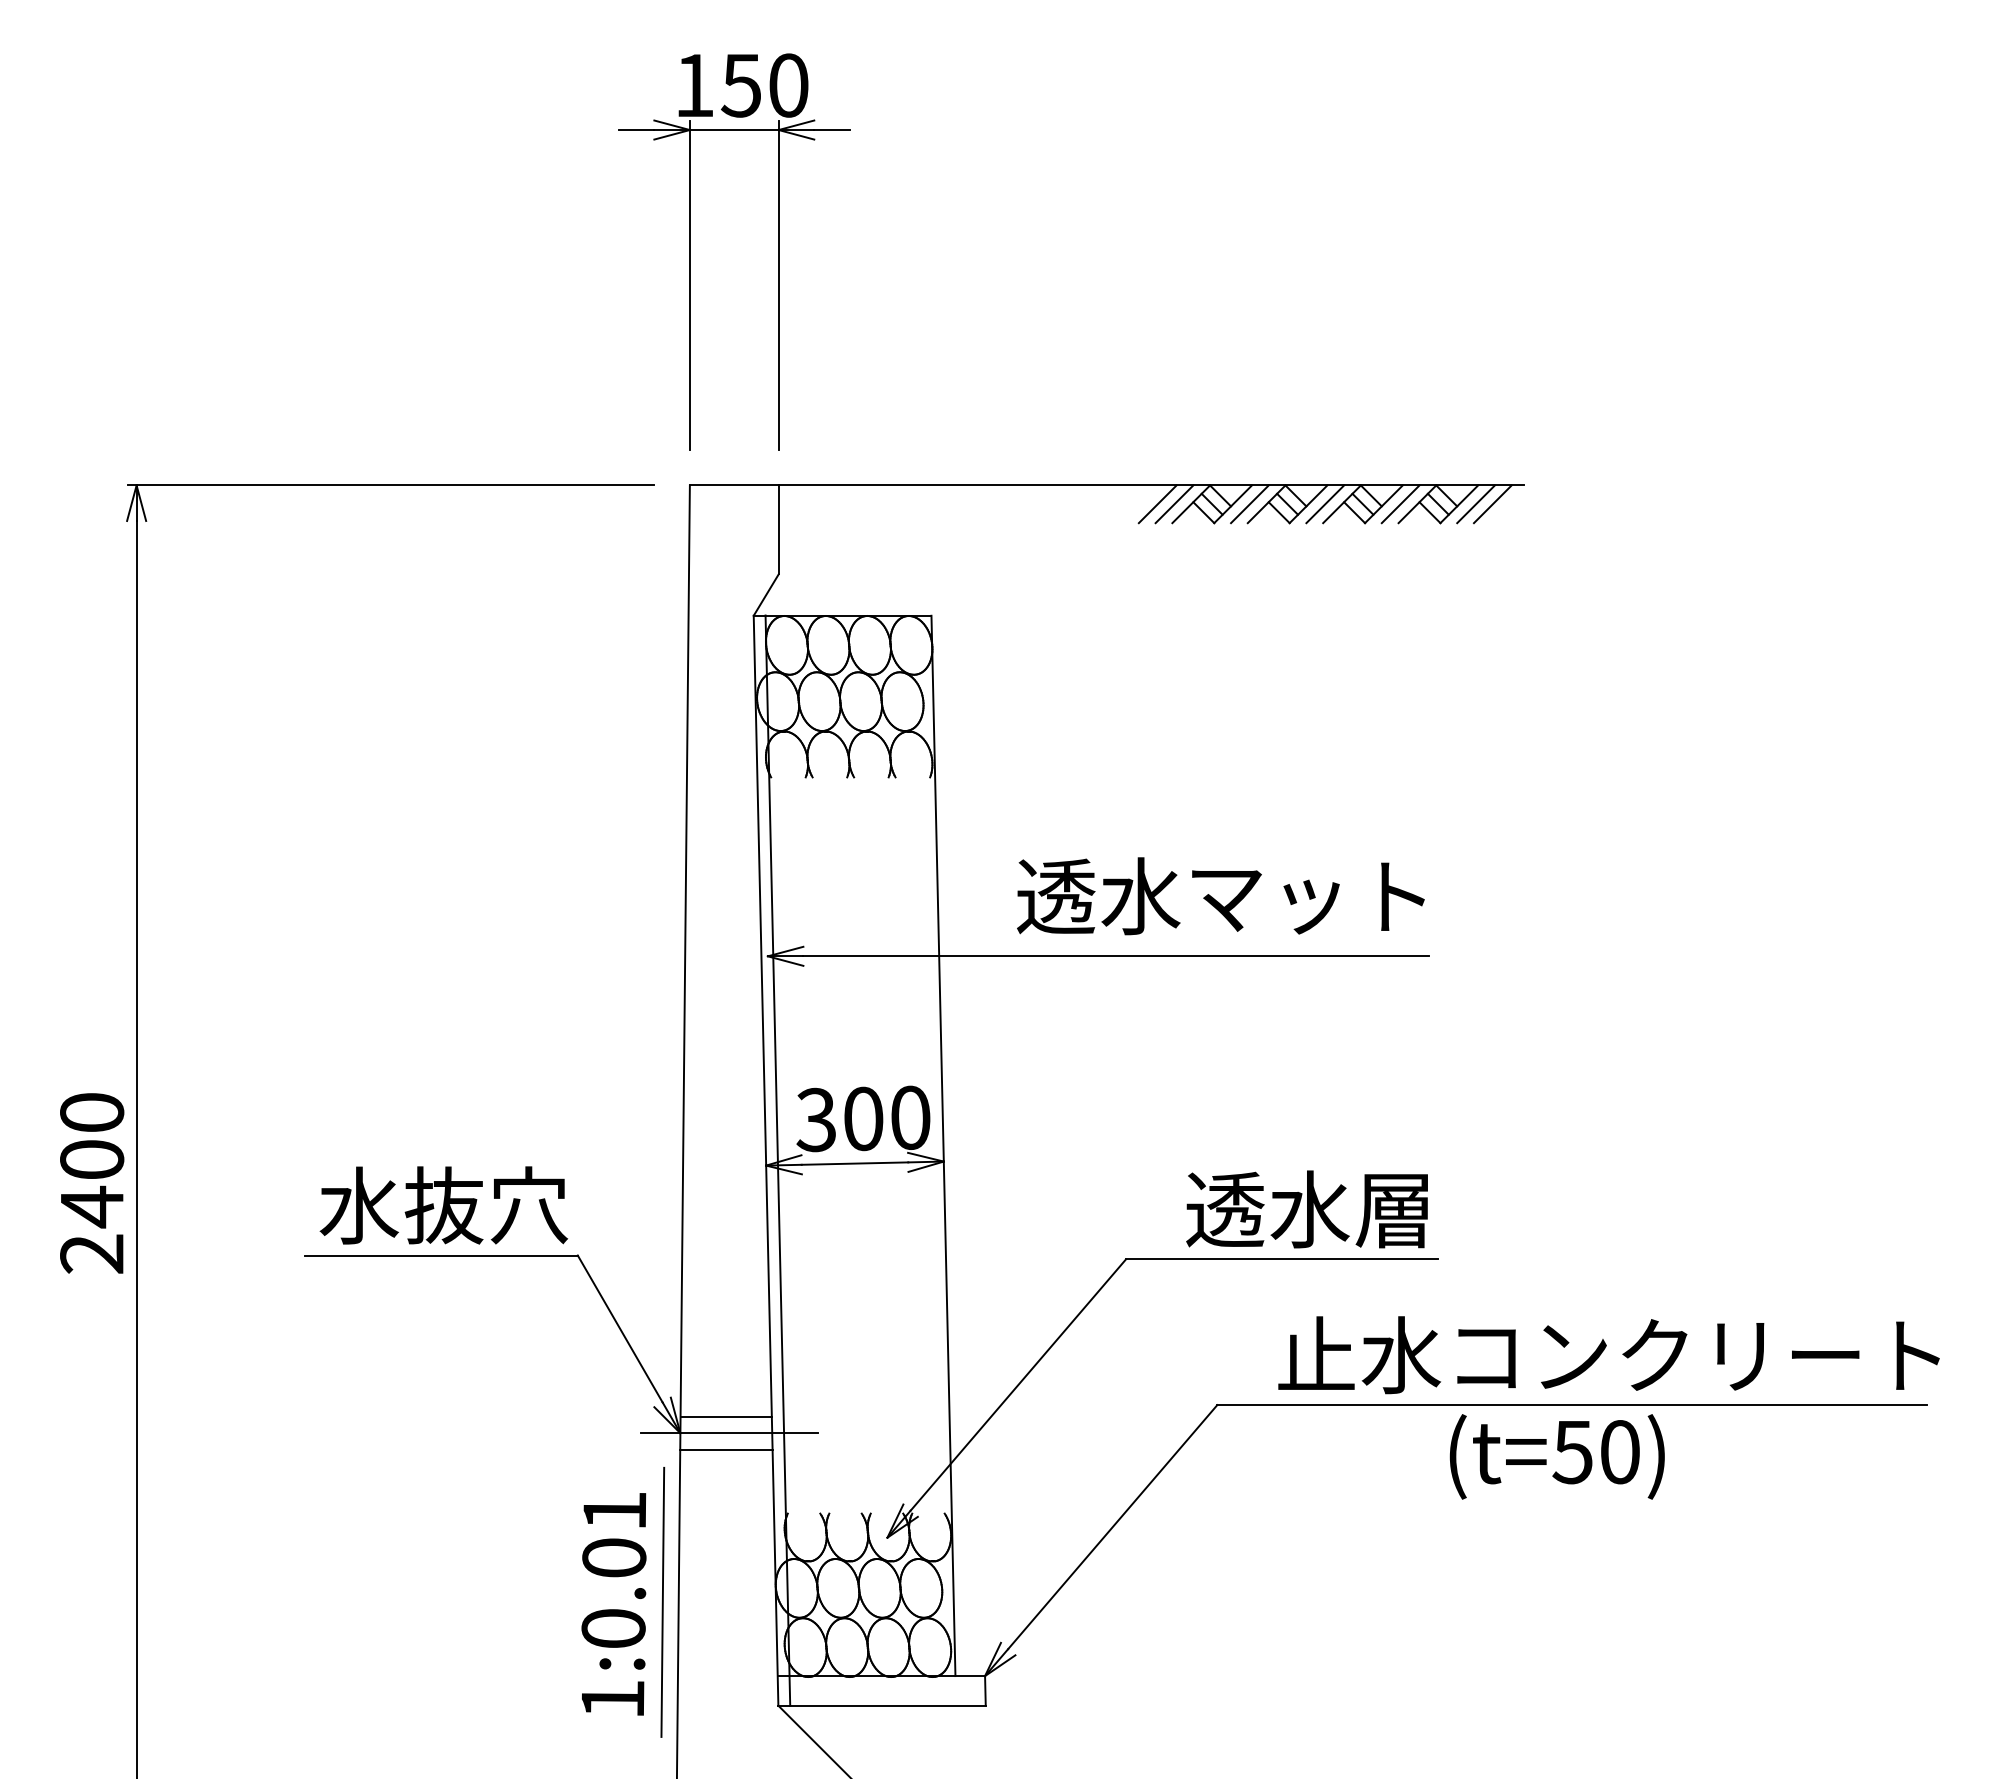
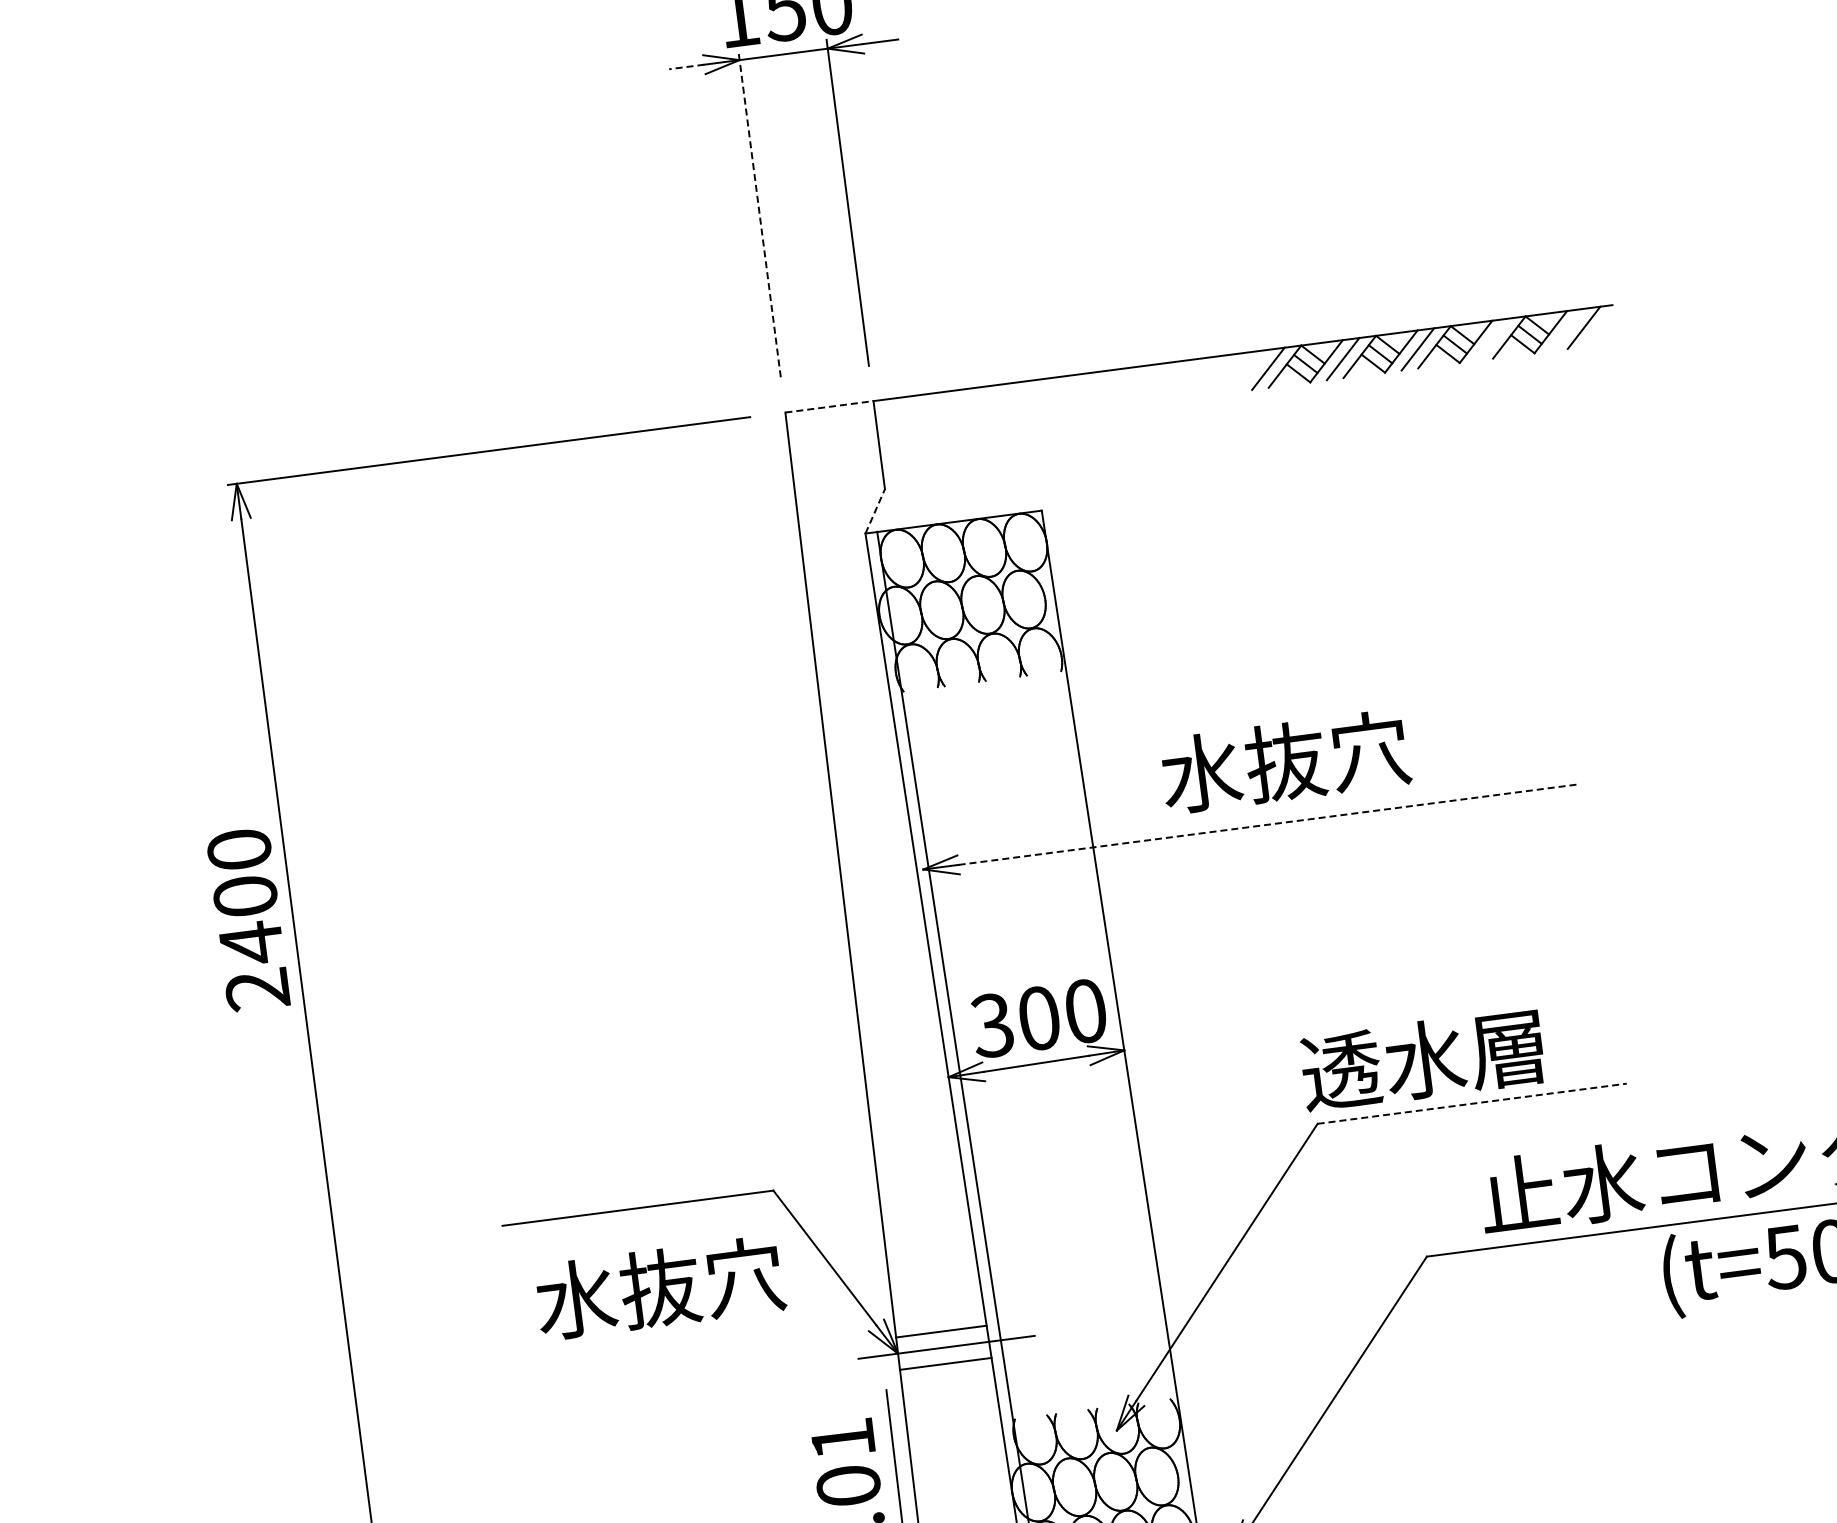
line: (636, 130) -> (686, 67), solid -> dashed
line: (689, 285) -> (759, 214), solid -> dashed
line: (734, 485) -> (829, 406), solid -> dashed
line: (1157, 504) -> (1251, 371), removed
line: (1400, 504) -> (1492, 339), removed
line: (1475, 504) -> (1566, 330), removed
line: (766, 594) -> (875, 510), solid -> dashed
text: (1220, 896) -> (1364, 751), 透水マット -> 水抜穴
line: (1116, 956) -> (1269, 824), solid -> dashed
text: (92, 1183) -> (248, 919), moved
text: (443, 1205) -> (659, 1288), moved
text: (1306, 1209) -> (1421, 1060), moved
line: (1281, 1259) -> (1471, 1103), solid -> dashed

